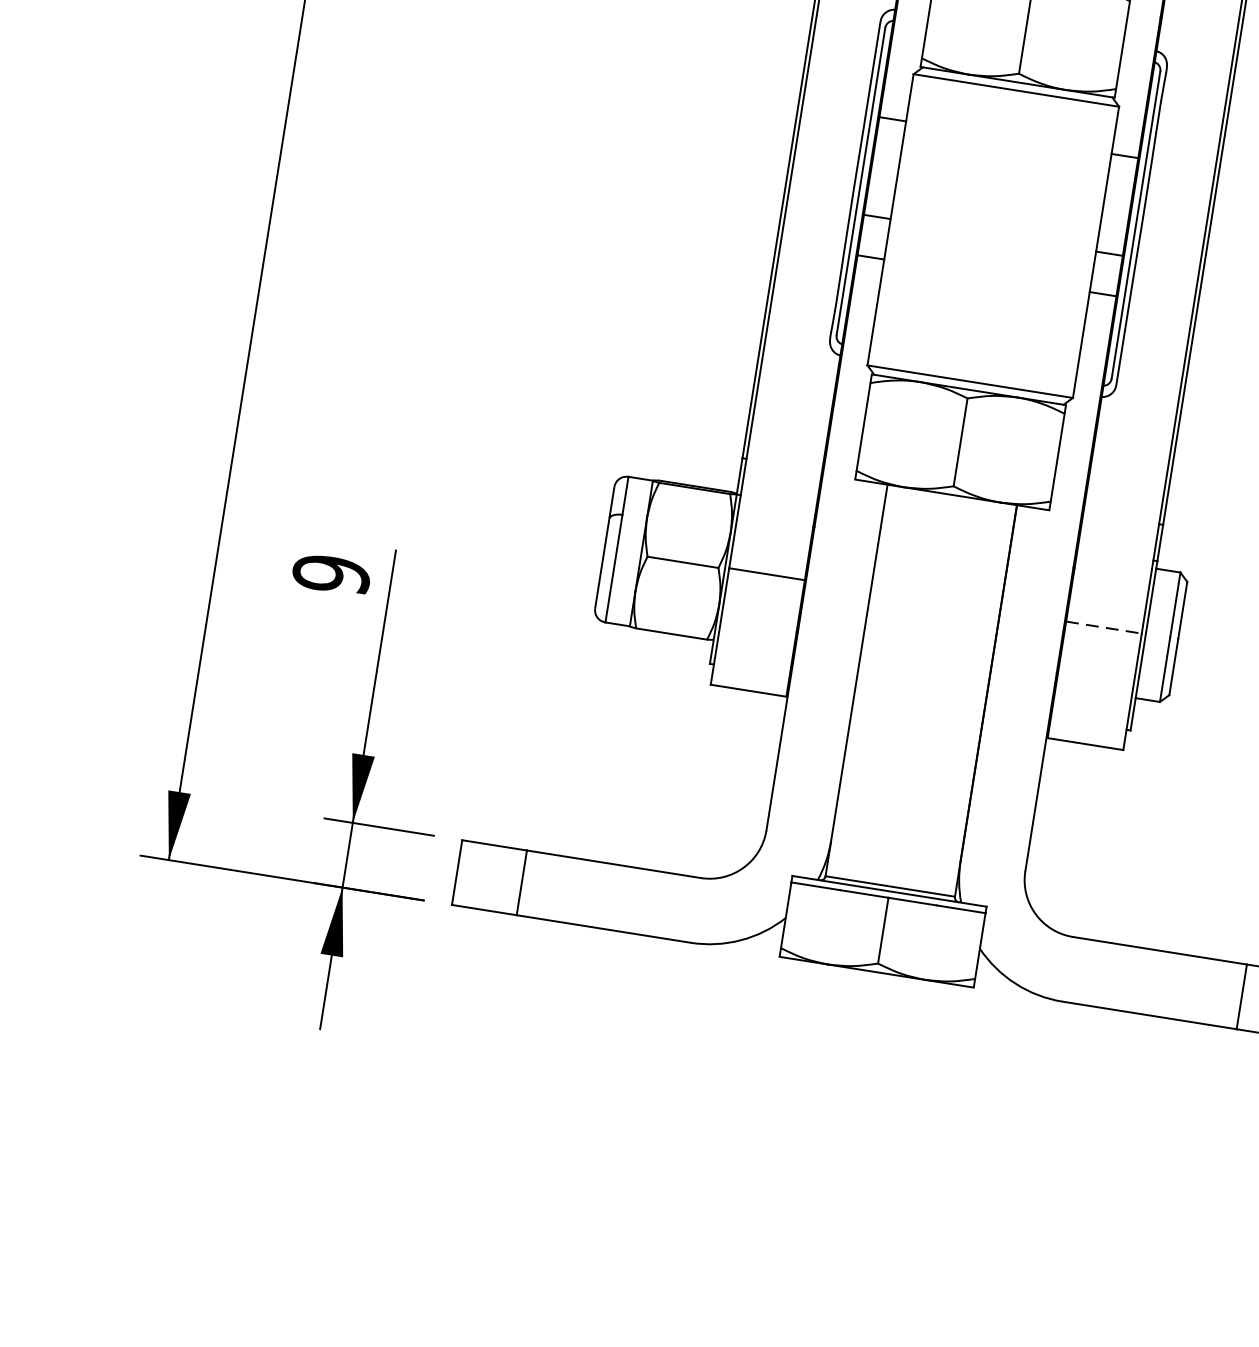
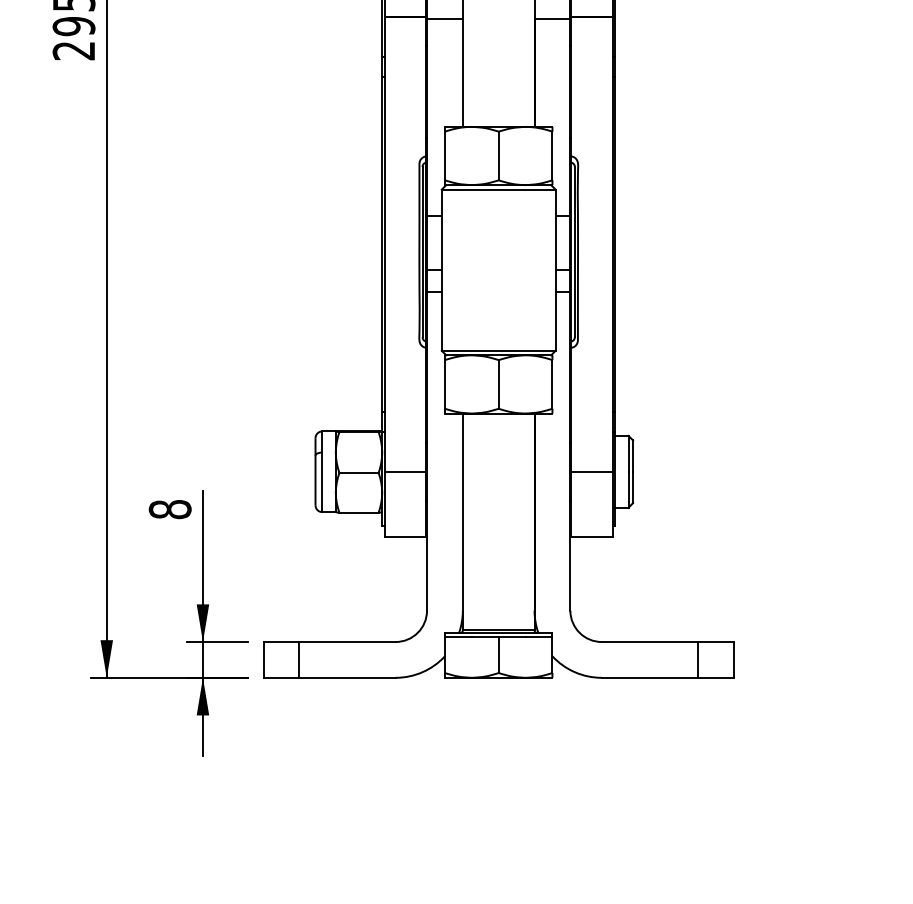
text: (332, 574) -> (170, 509), 9 -> 8
line: (1103, 627) -> (591, 472), dashed -> solid

